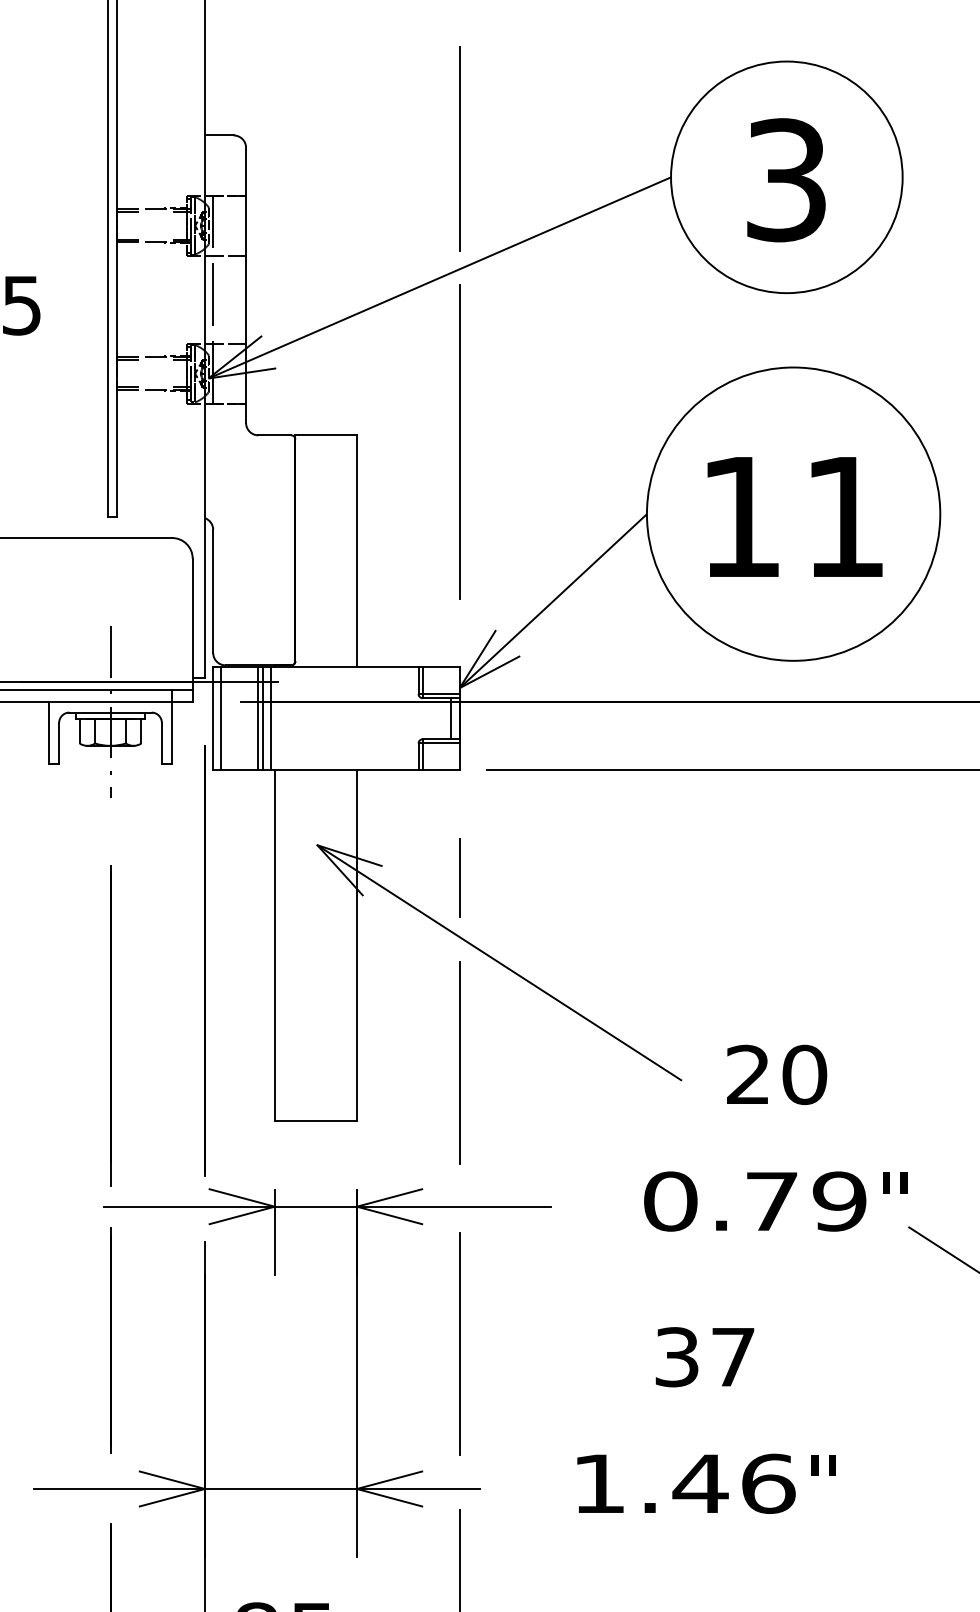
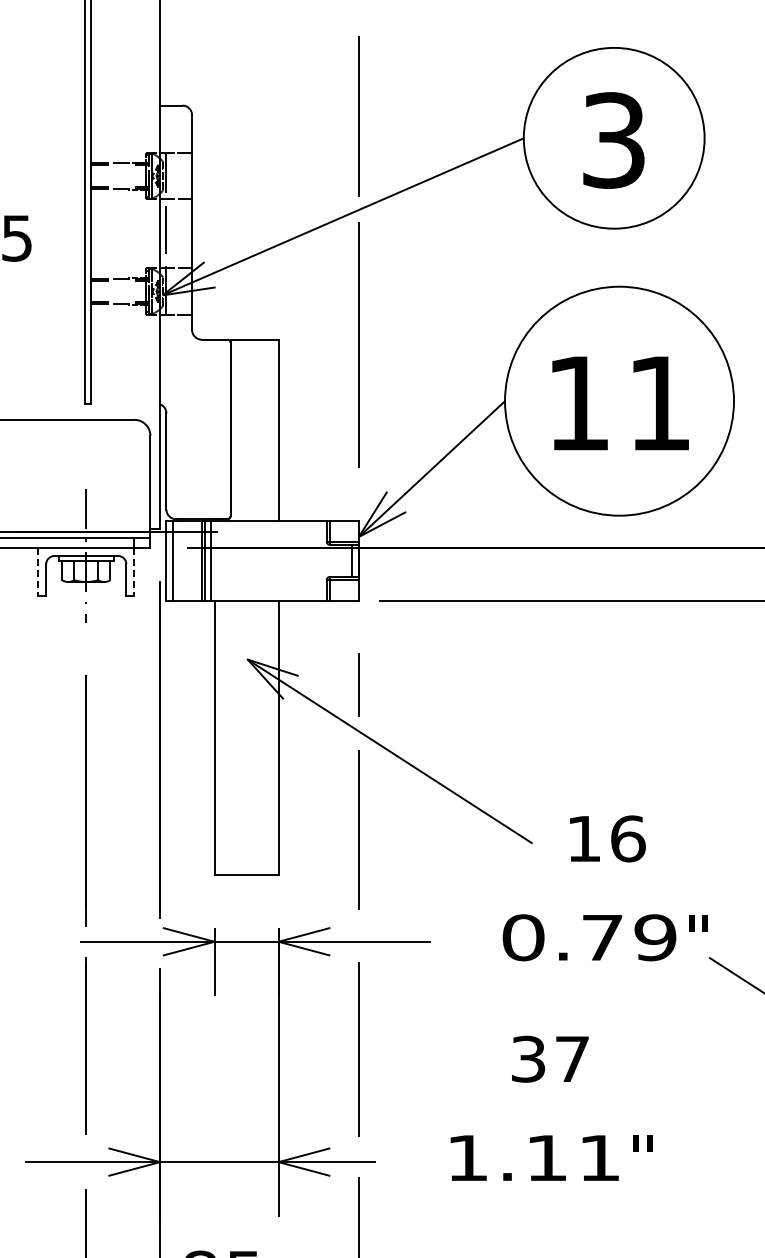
line: (49, 733) -> (38, 572), solid -> dashed
line: (172, 733) -> (134, 572), solid -> dashed
text: (776, 1074) -> (606, 838), 20 -> 16
text: (733, 1483) -> (572, 1157), 1.46 -> 1.11

